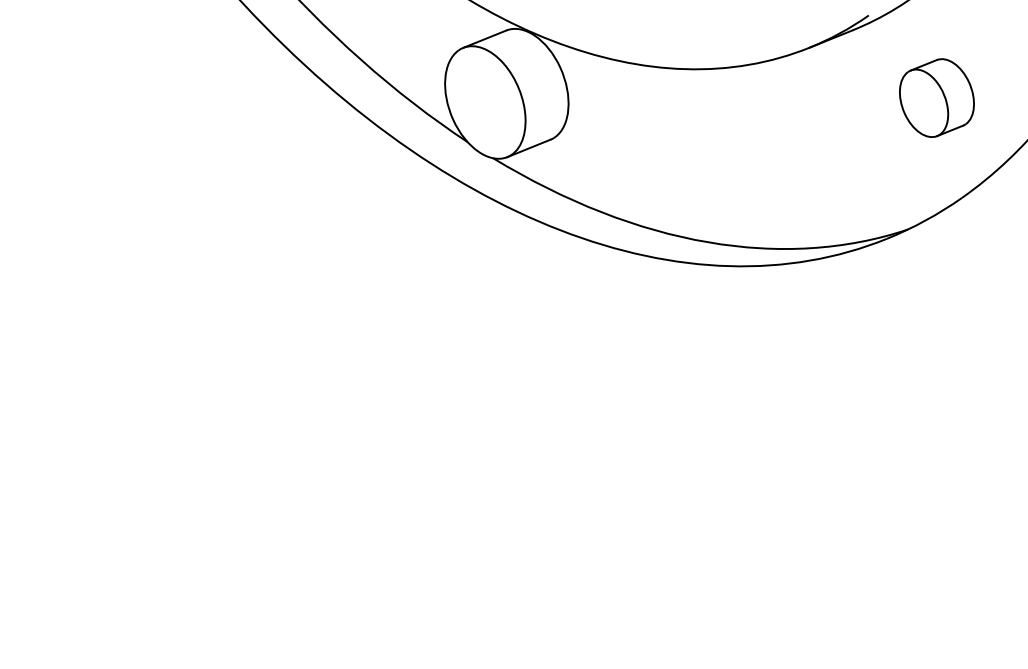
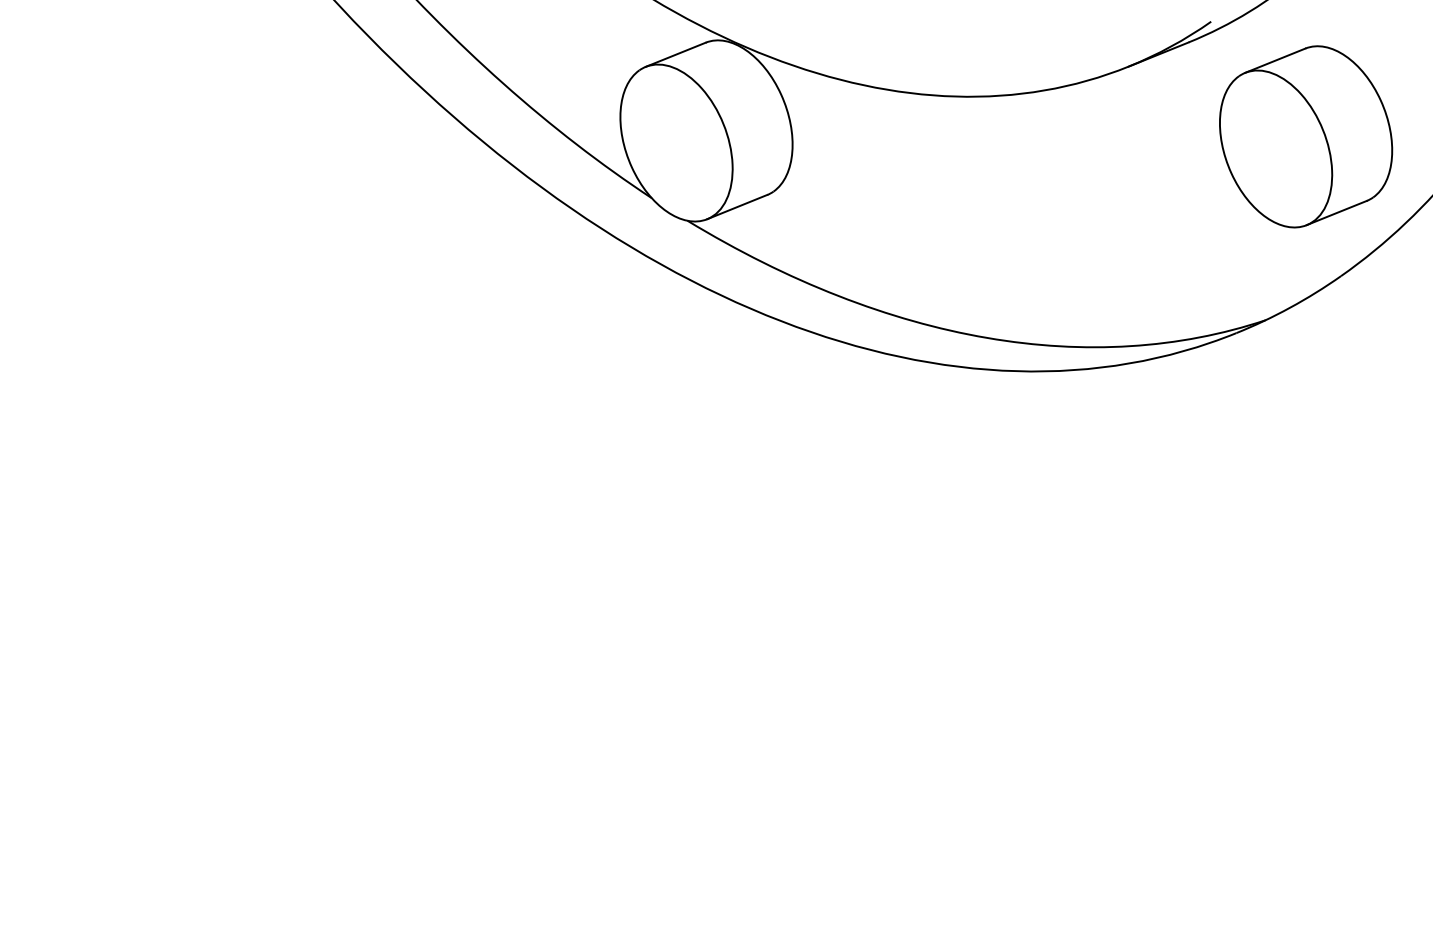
part: (937, 97) -> (1306, 136), size x1.67

